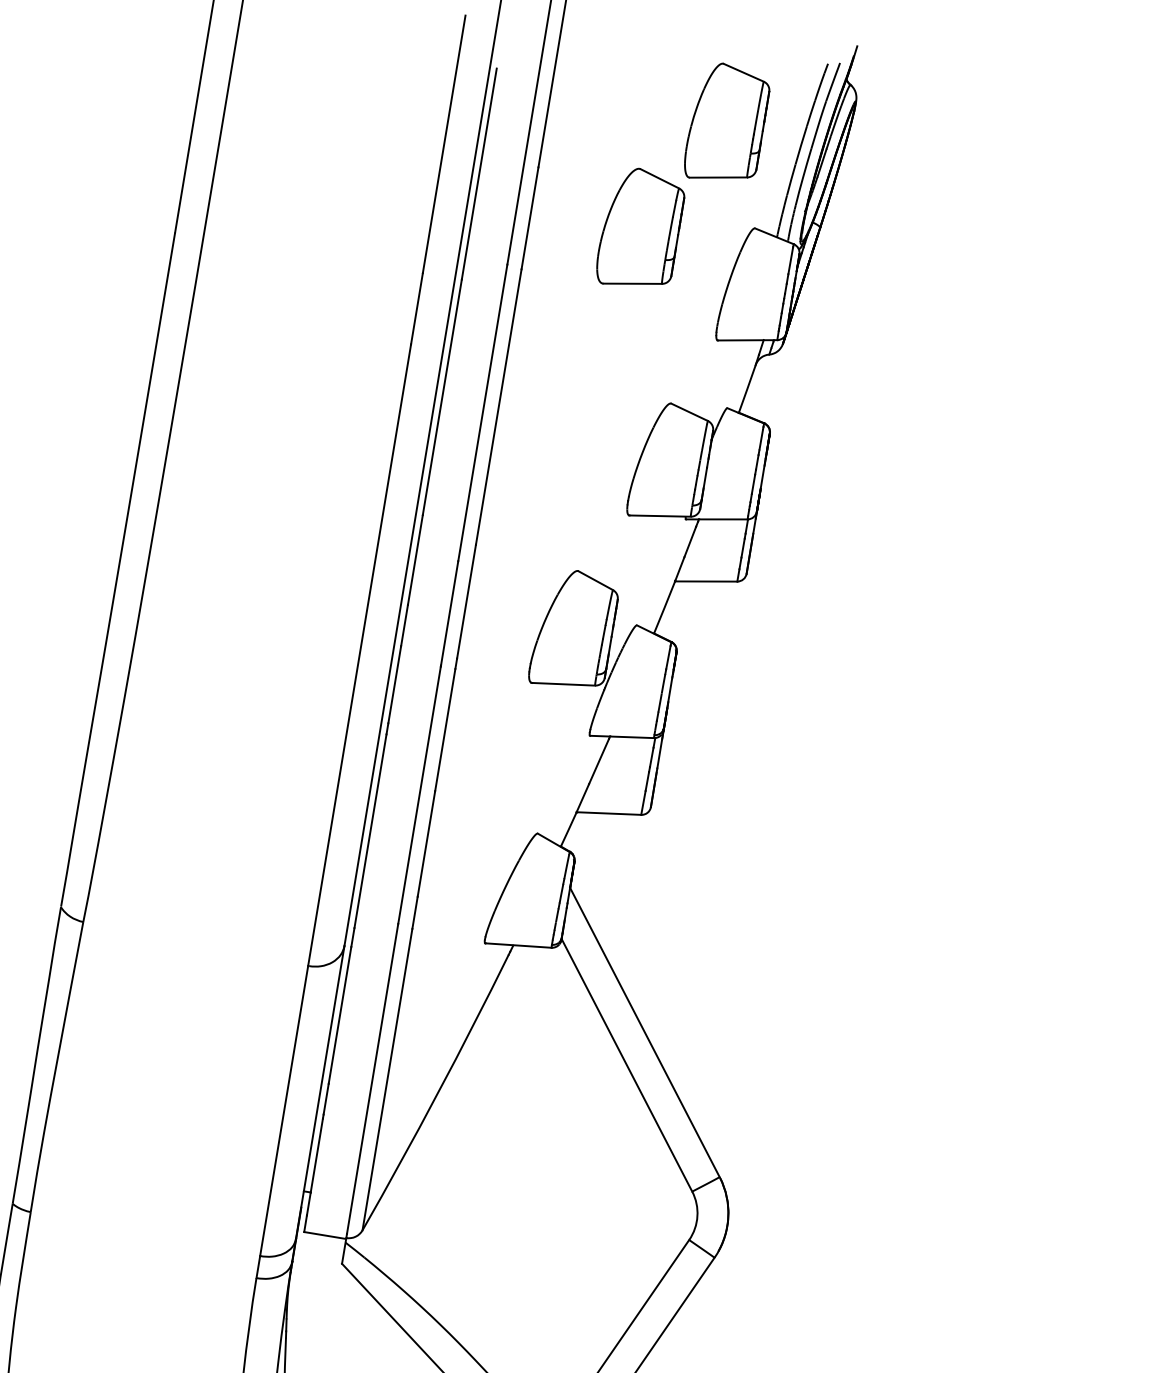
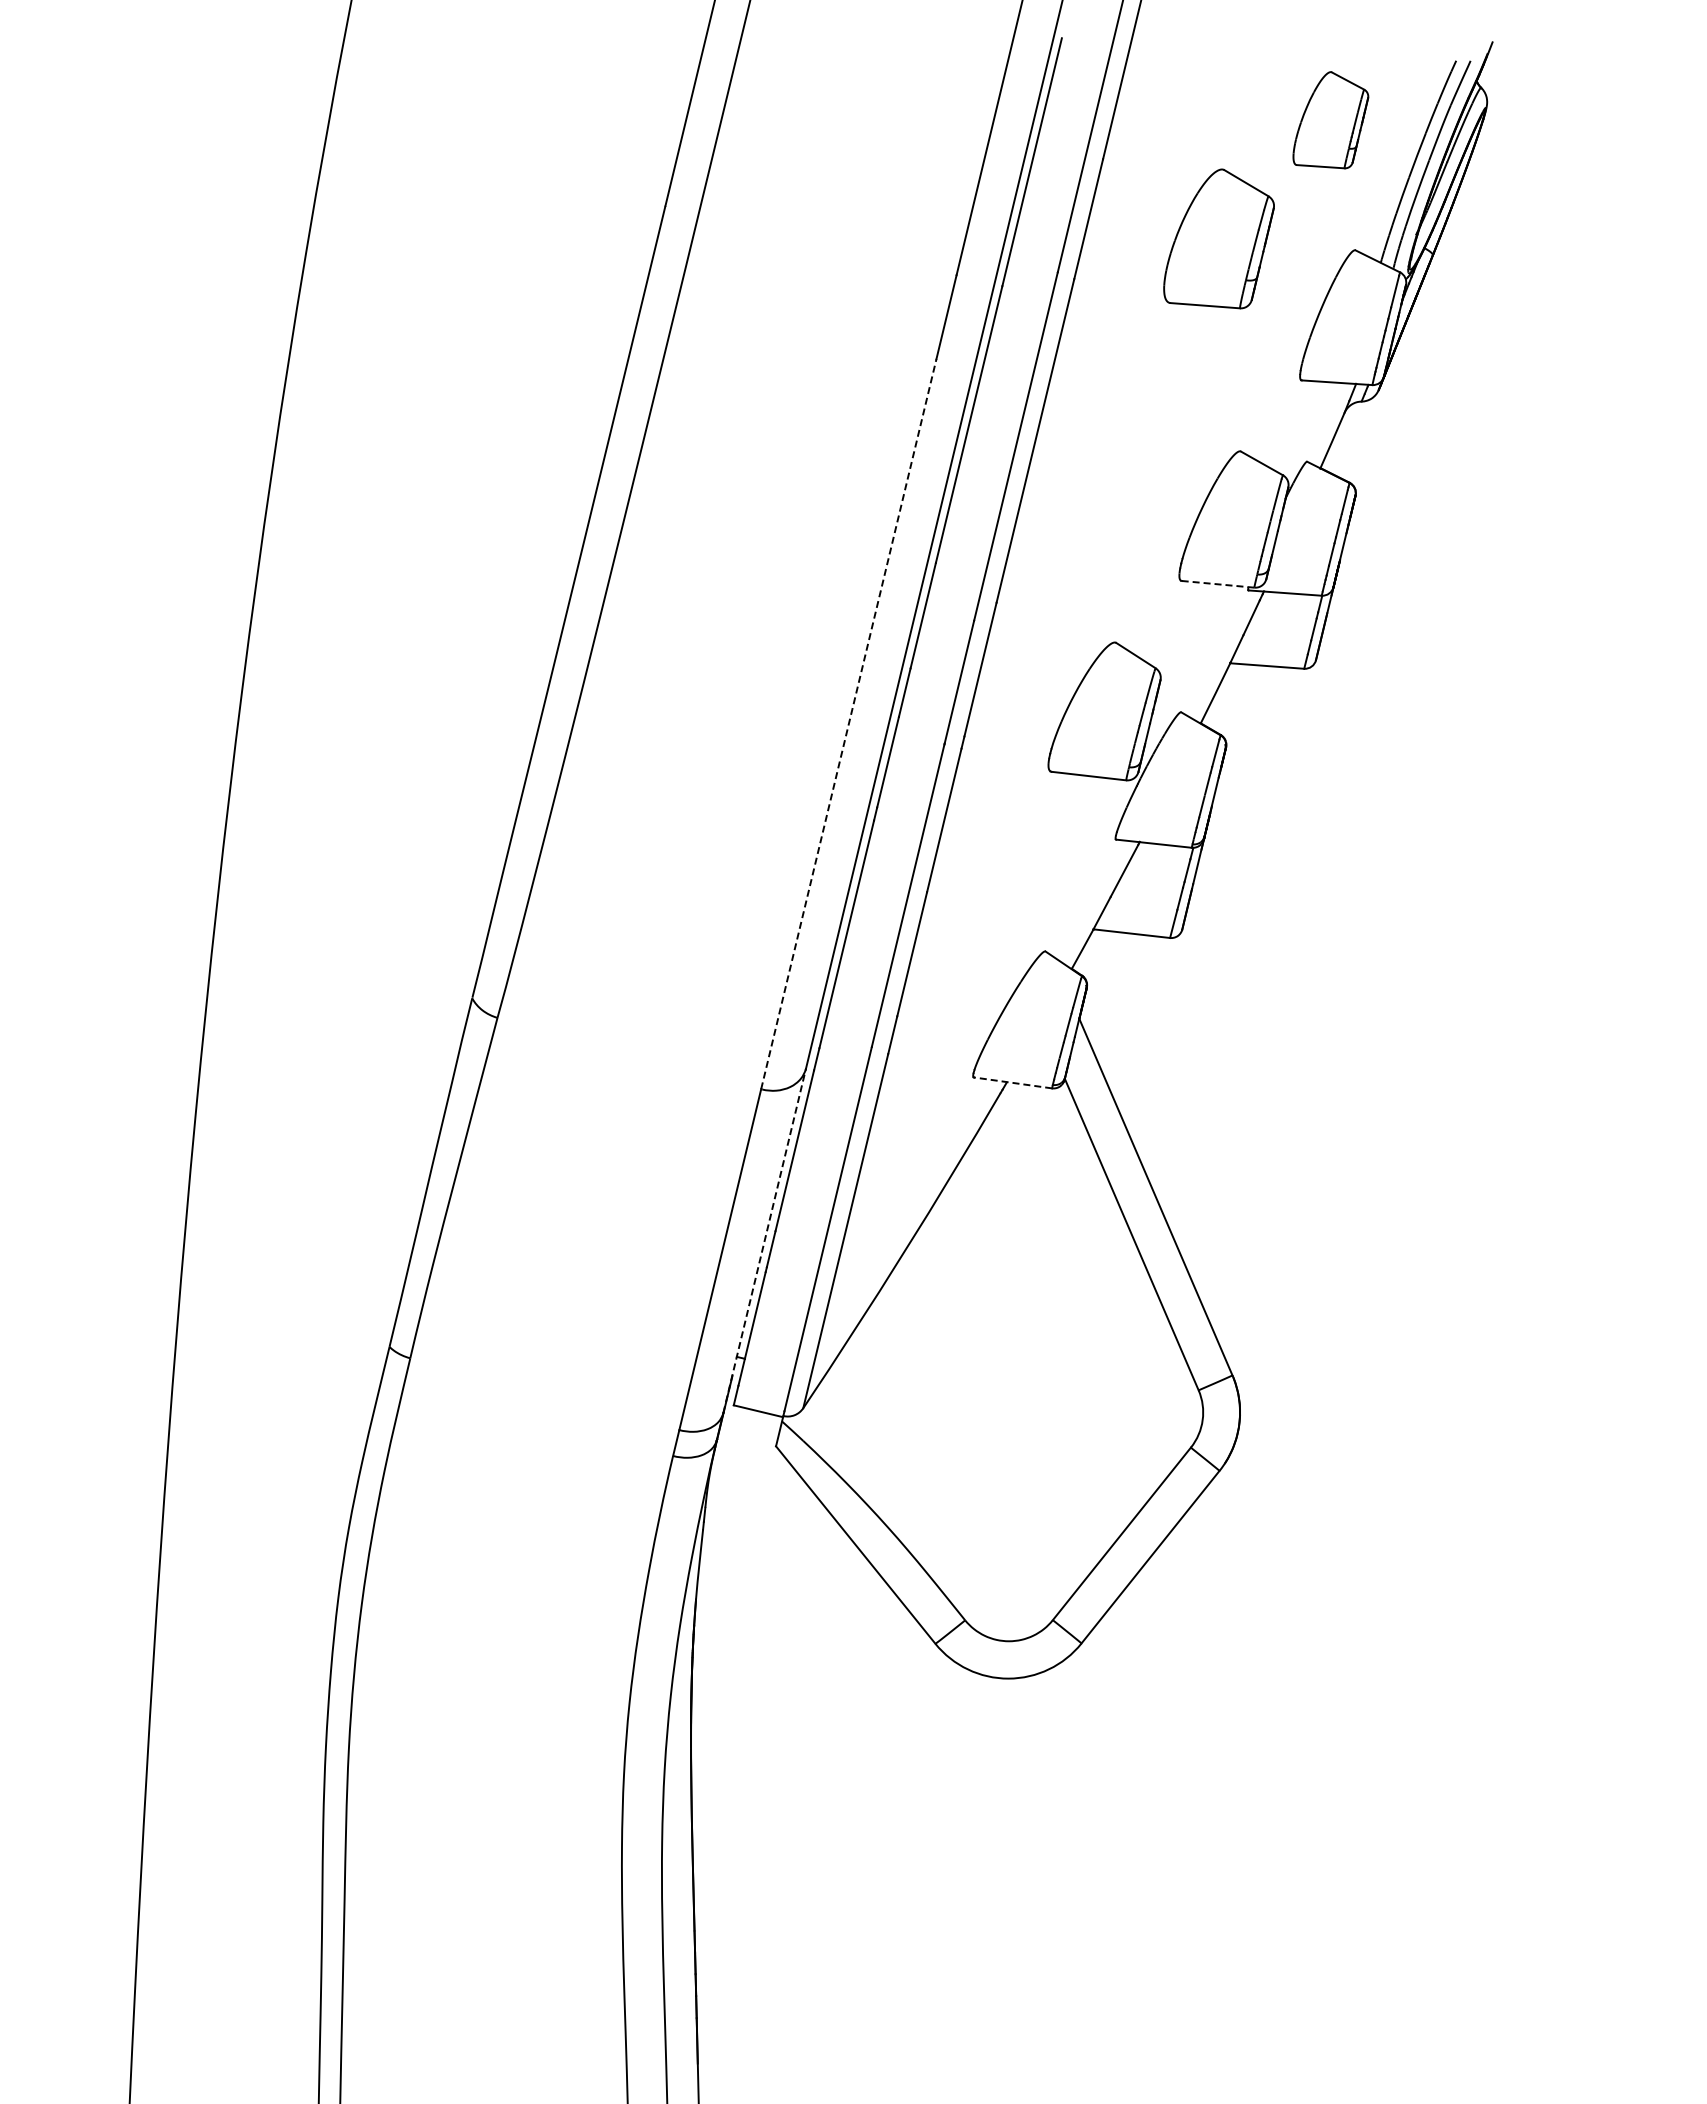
part: (726, 120) -> (1330, 119), size x0.7
line: (659, 516) -> (1217, 584), solid -> dashed
line: (359, 654) -> (848, 723), solid -> dashed
line: (518, 945) -> (1012, 1082), solid -> dashed
line: (320, 1092) -> (764, 1240), solid -> dashed

